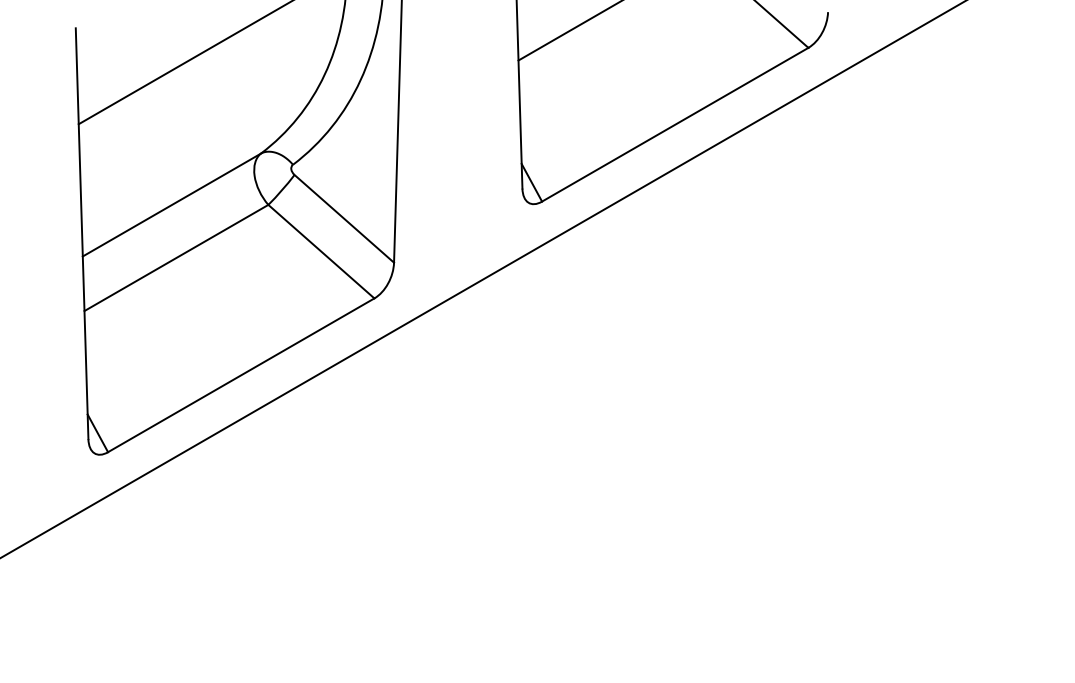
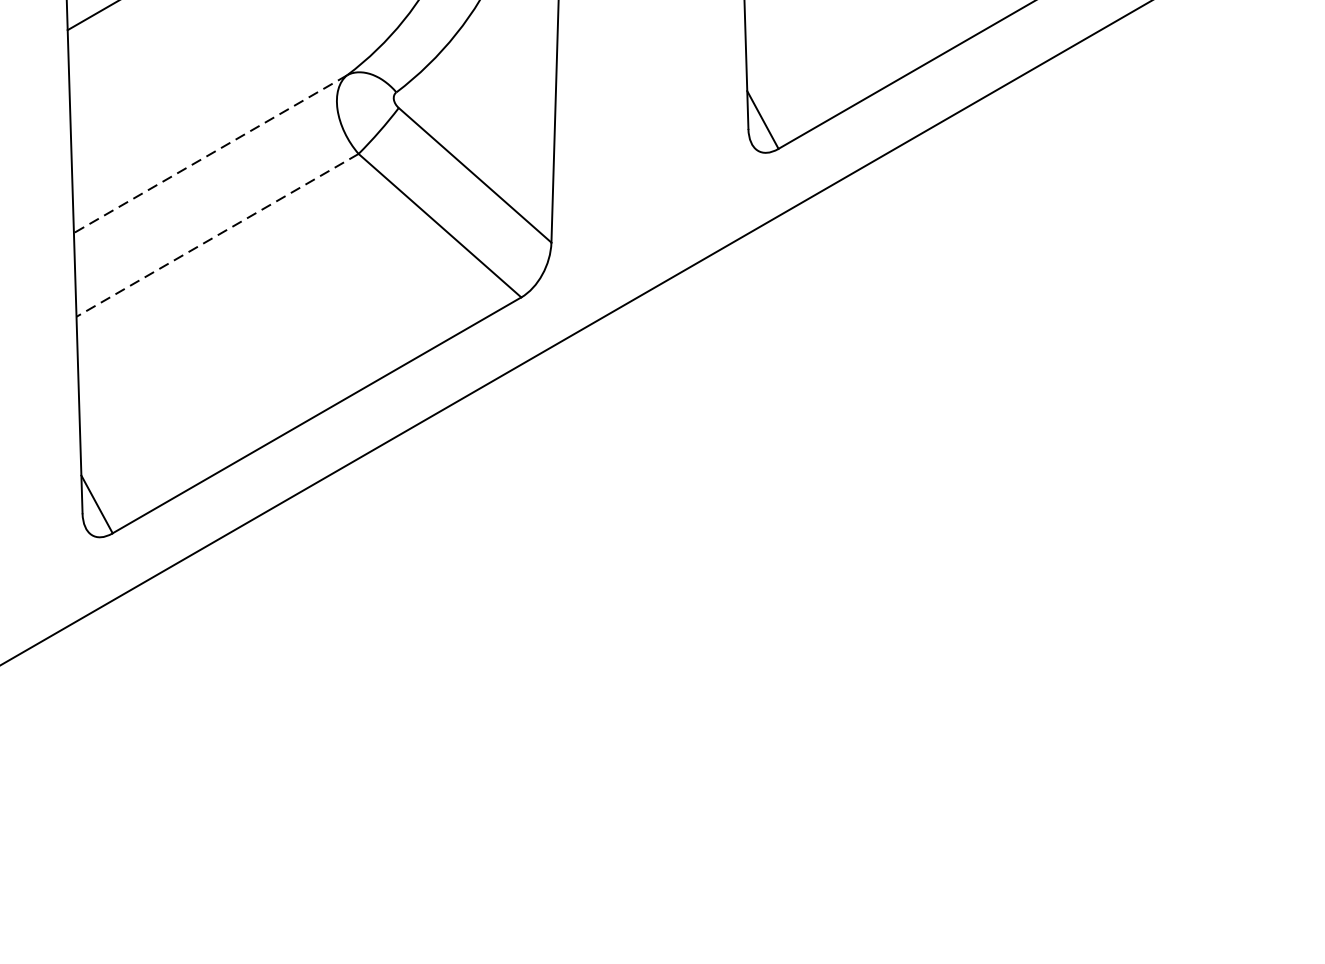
line: (171, 205) -> (210, 154), solid -> dashed
line: (176, 258) -> (217, 236), solid -> dashed

